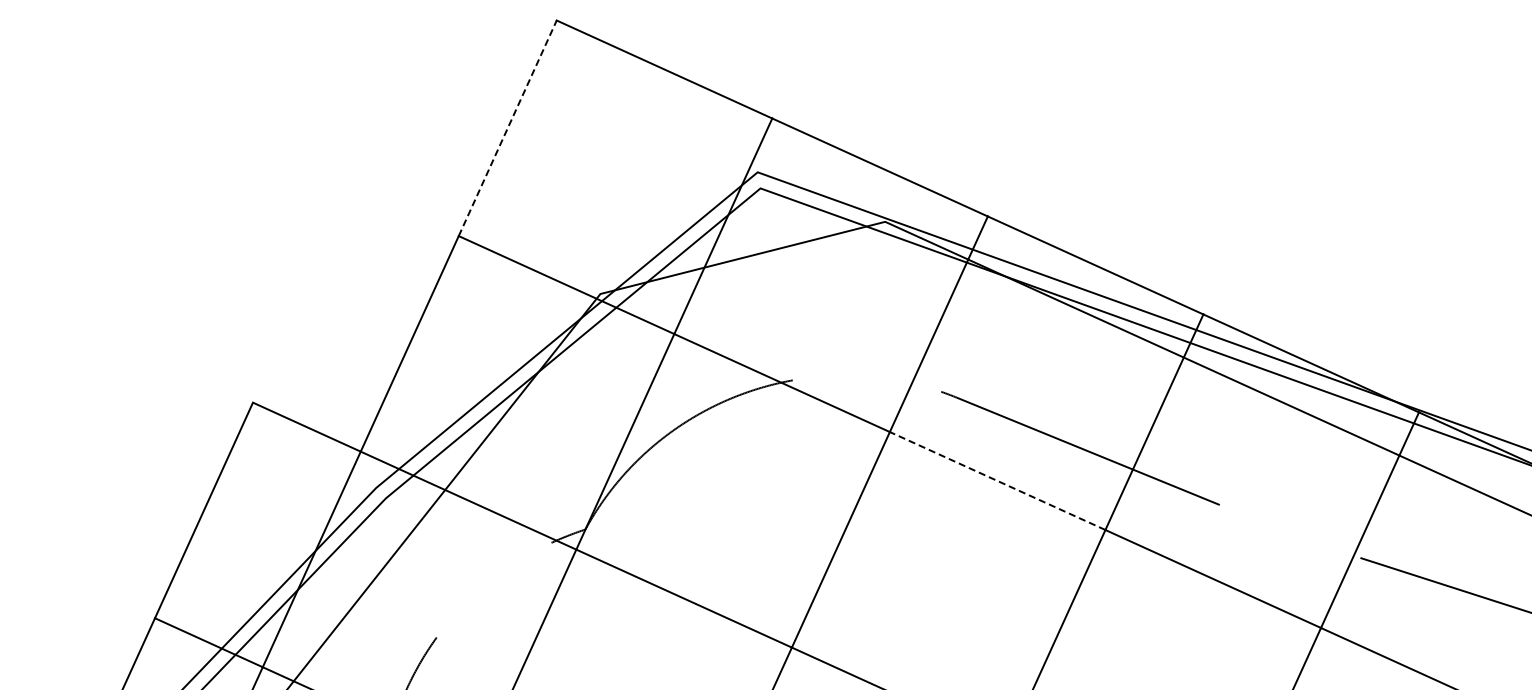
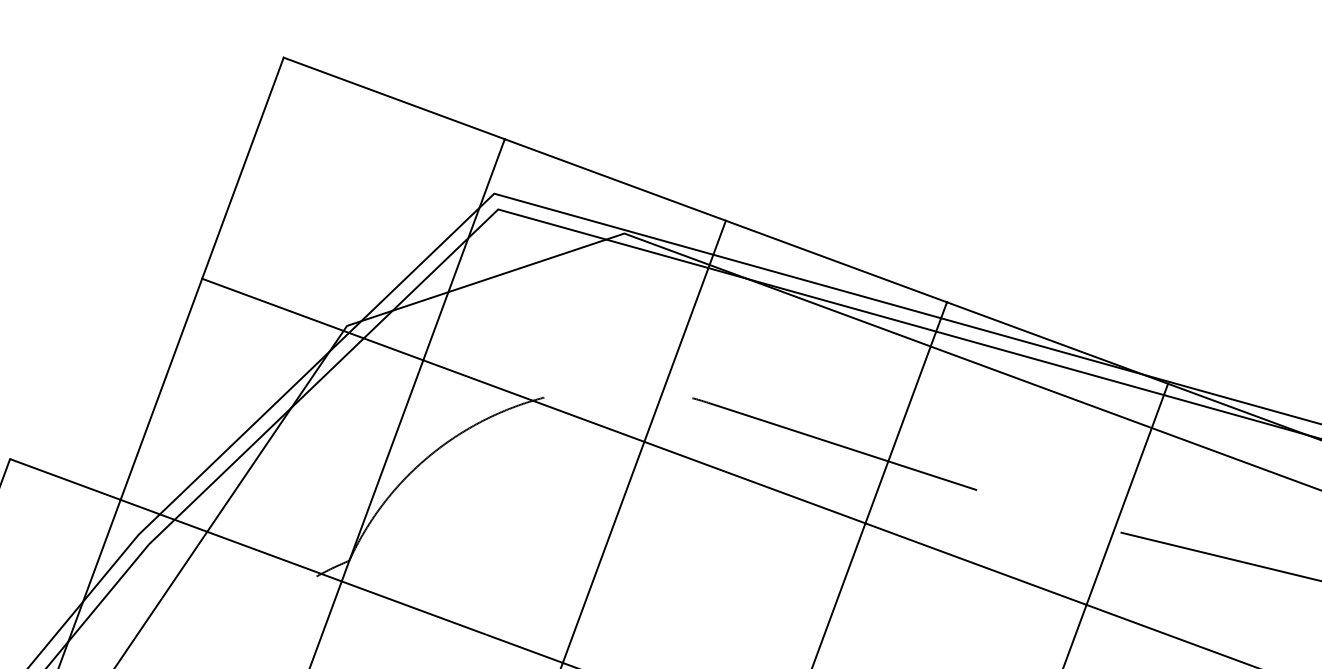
line: (507, 127) -> (242, 167), dashed -> solid
line: (997, 480) -> (754, 482), dashed -> solid

